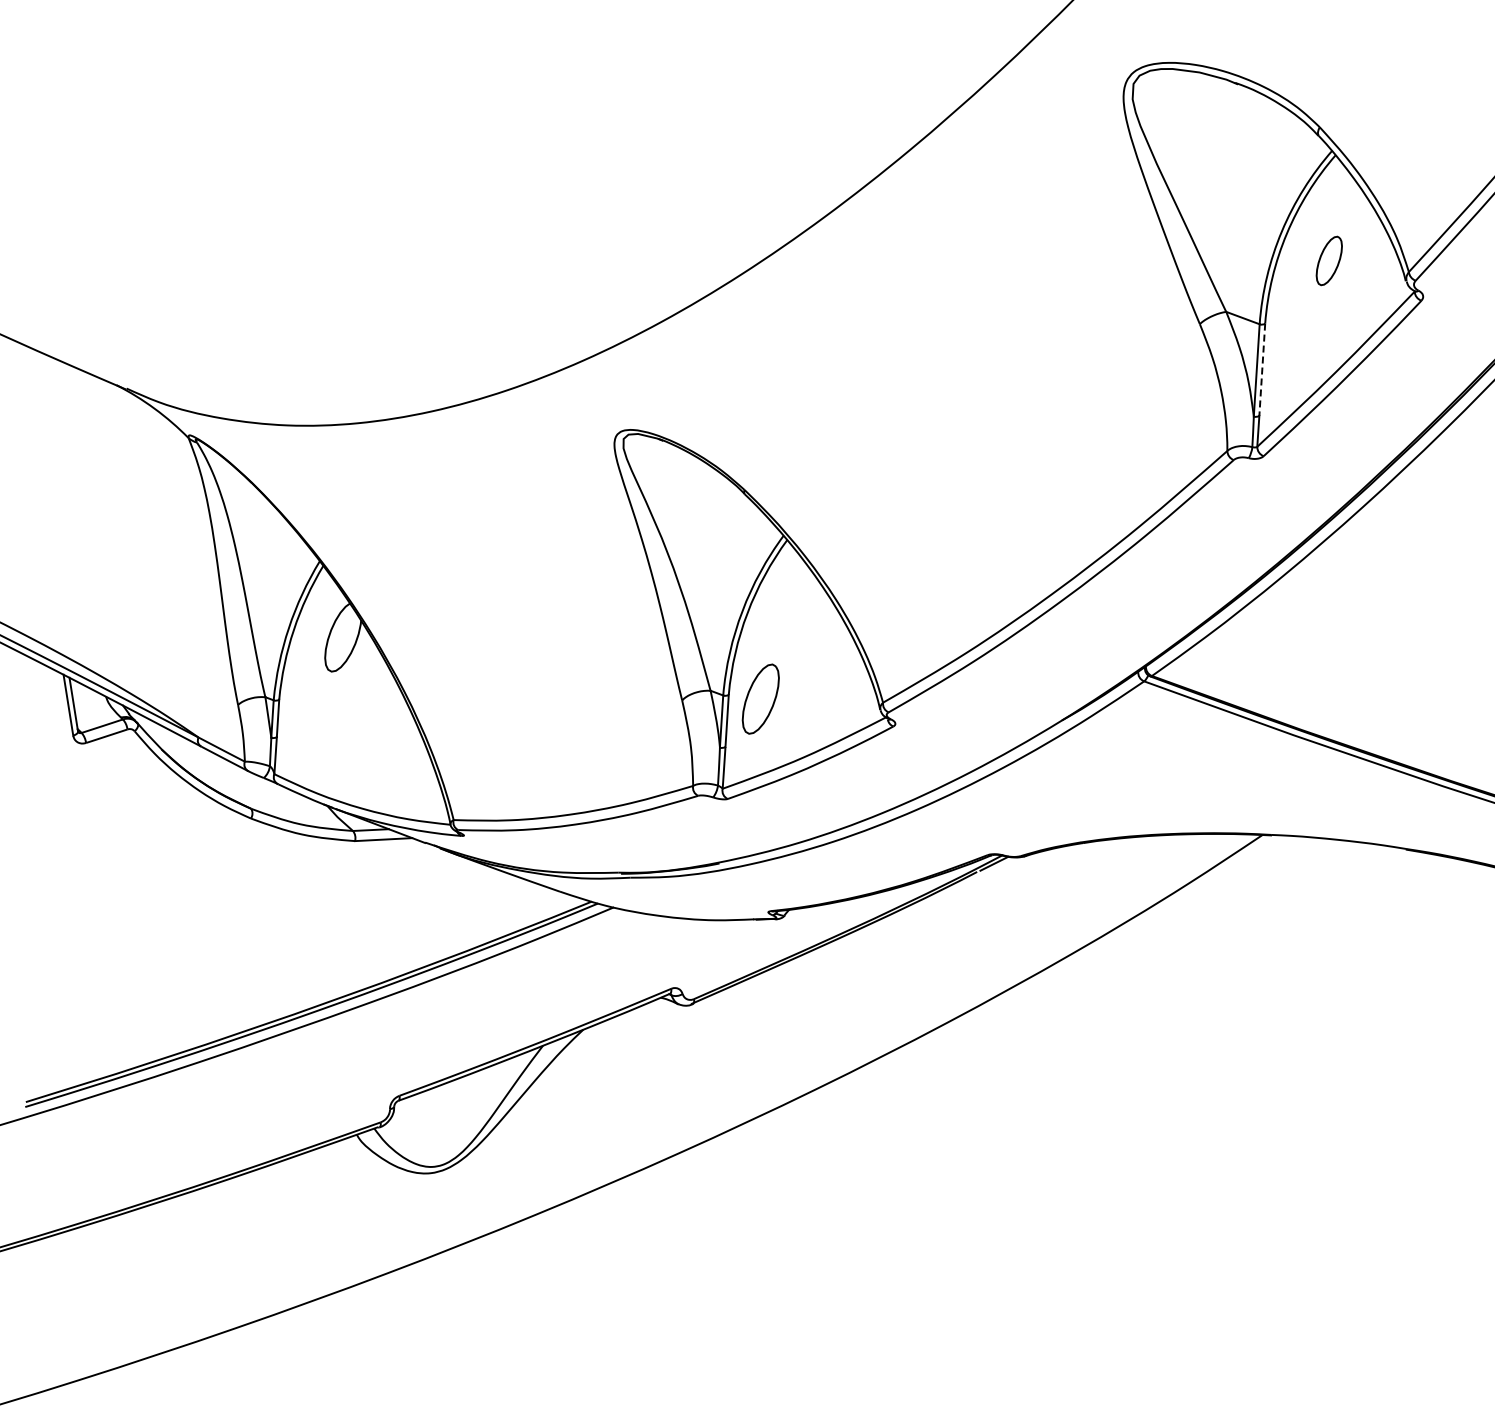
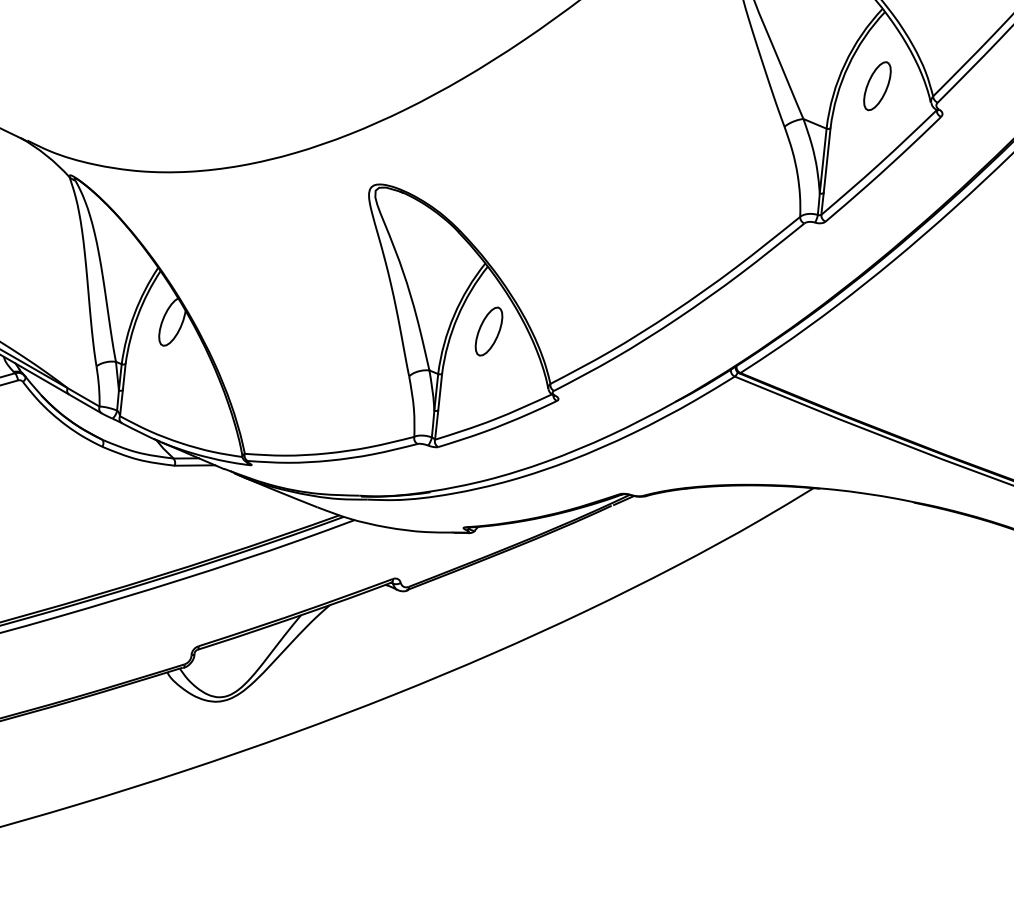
part: (1329, 260) -> (877, 85), size x1.43
line: (1262, 370) -> (827, 161), dashed -> solid
part: (760, 698) -> (488, 331), moved

